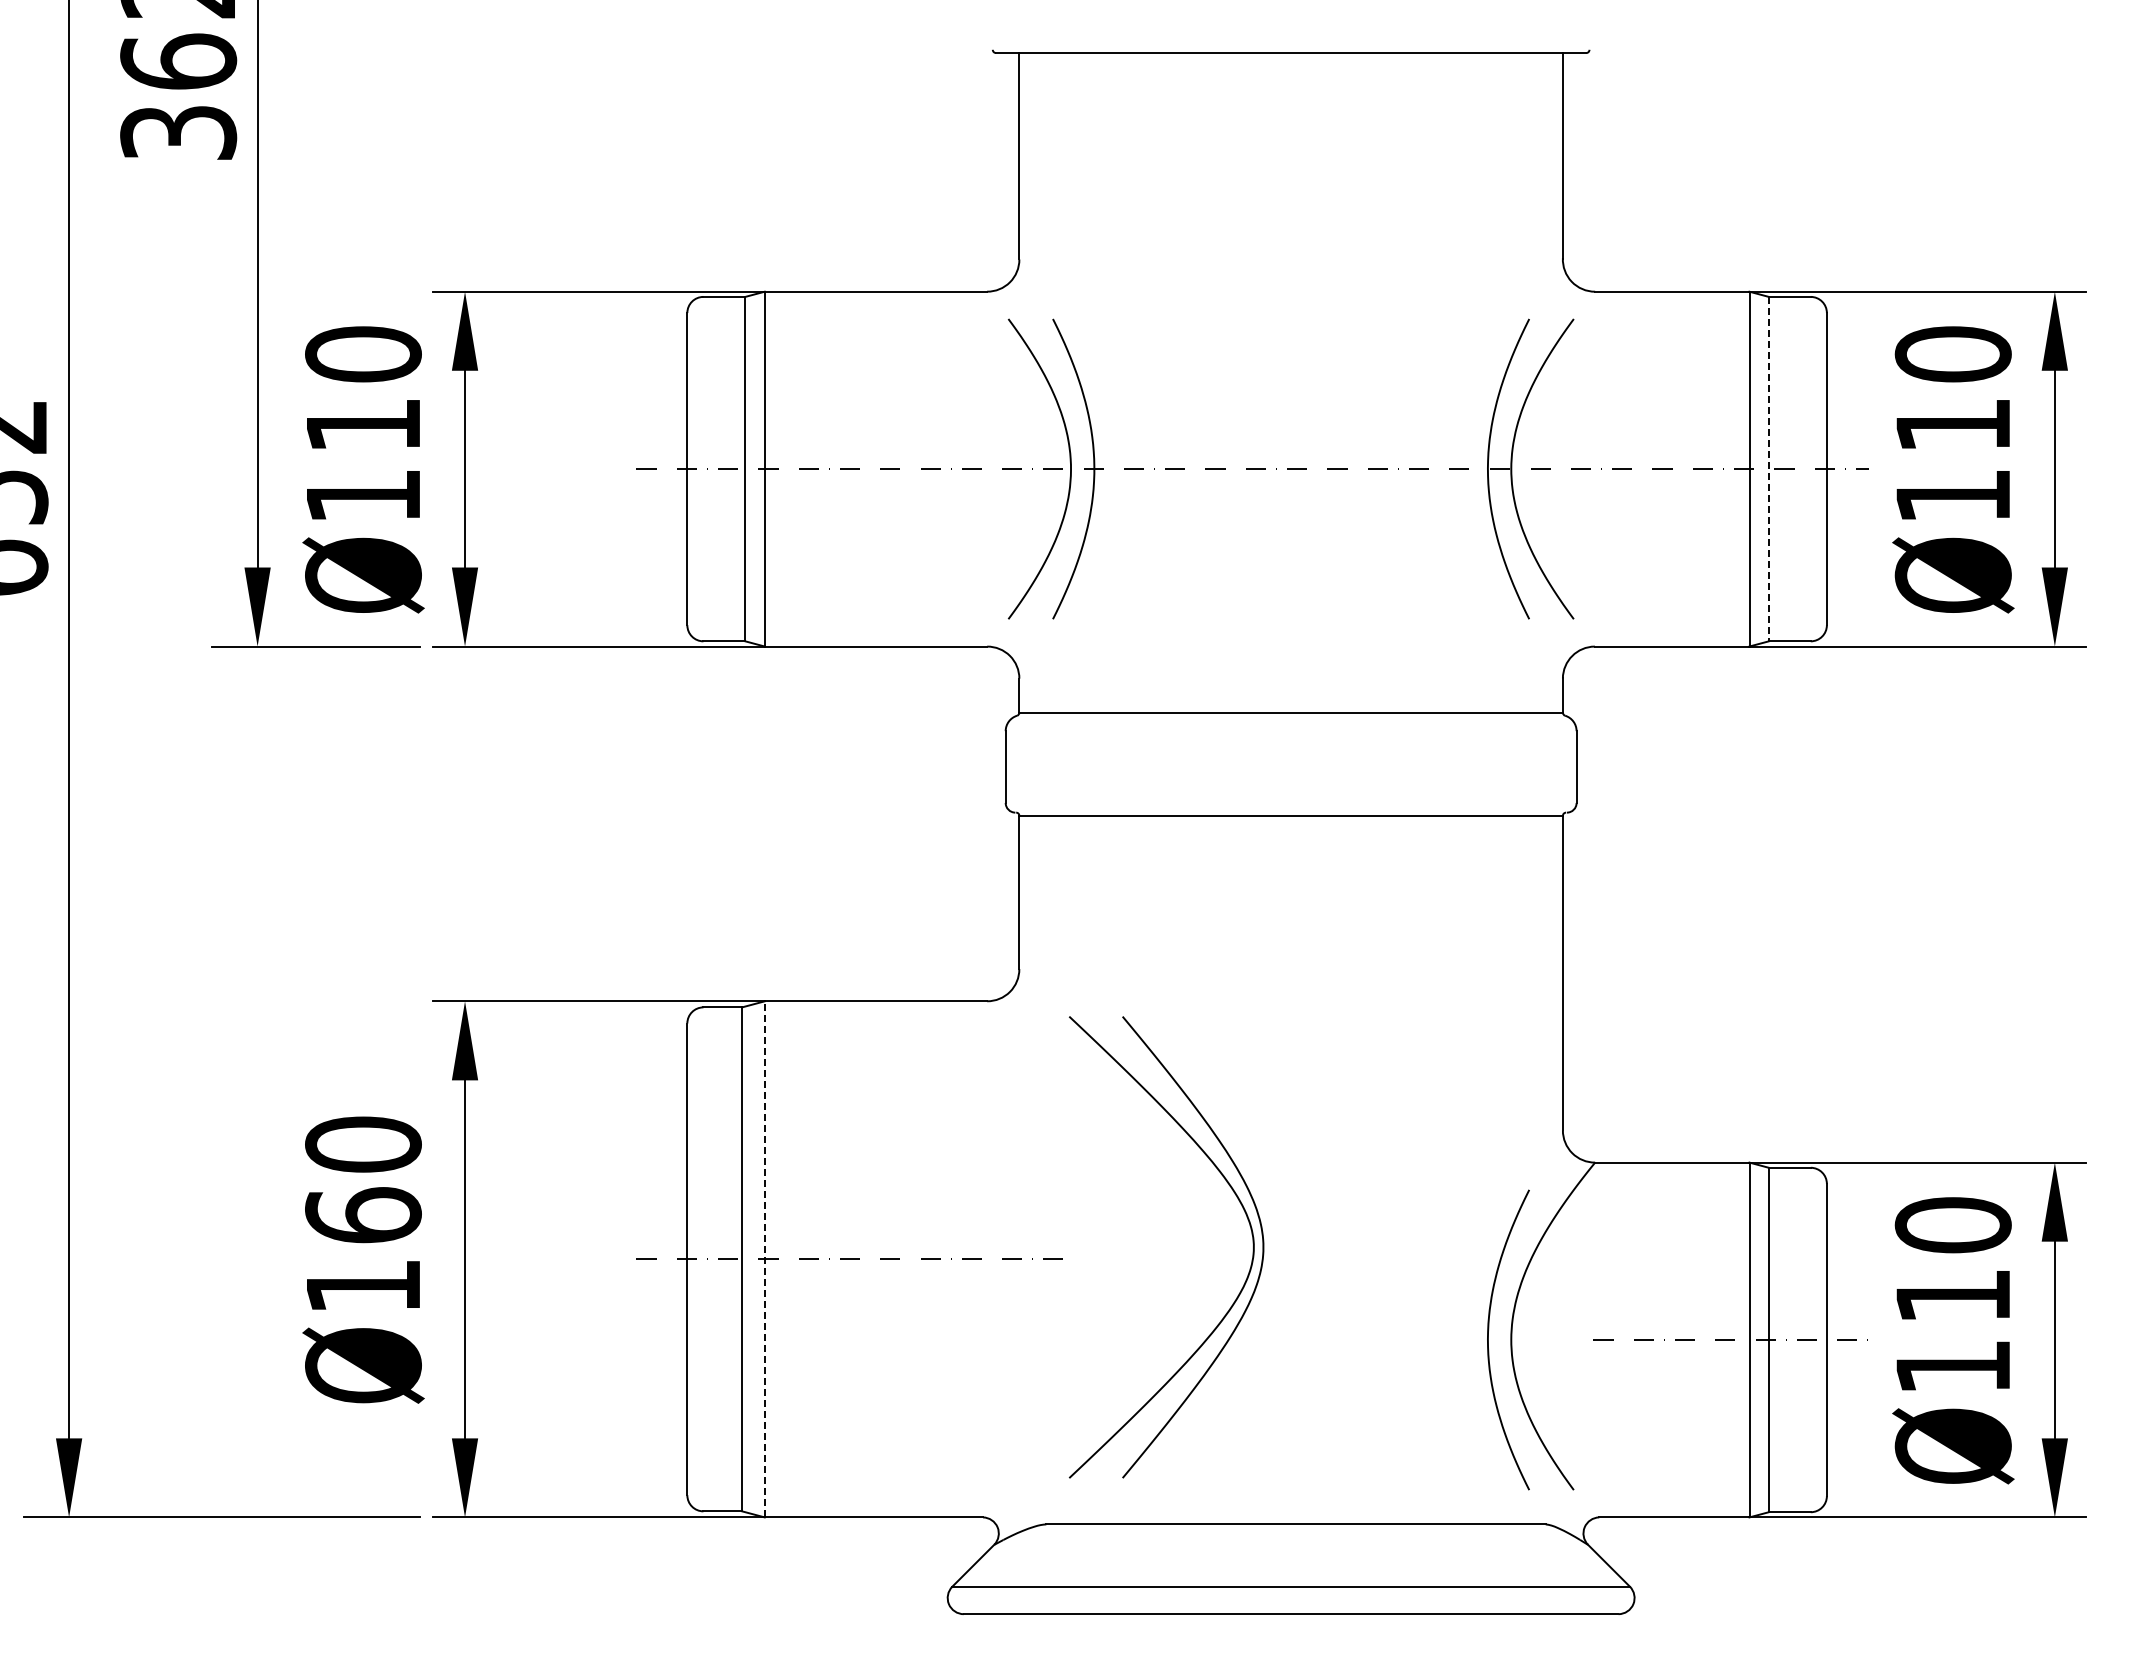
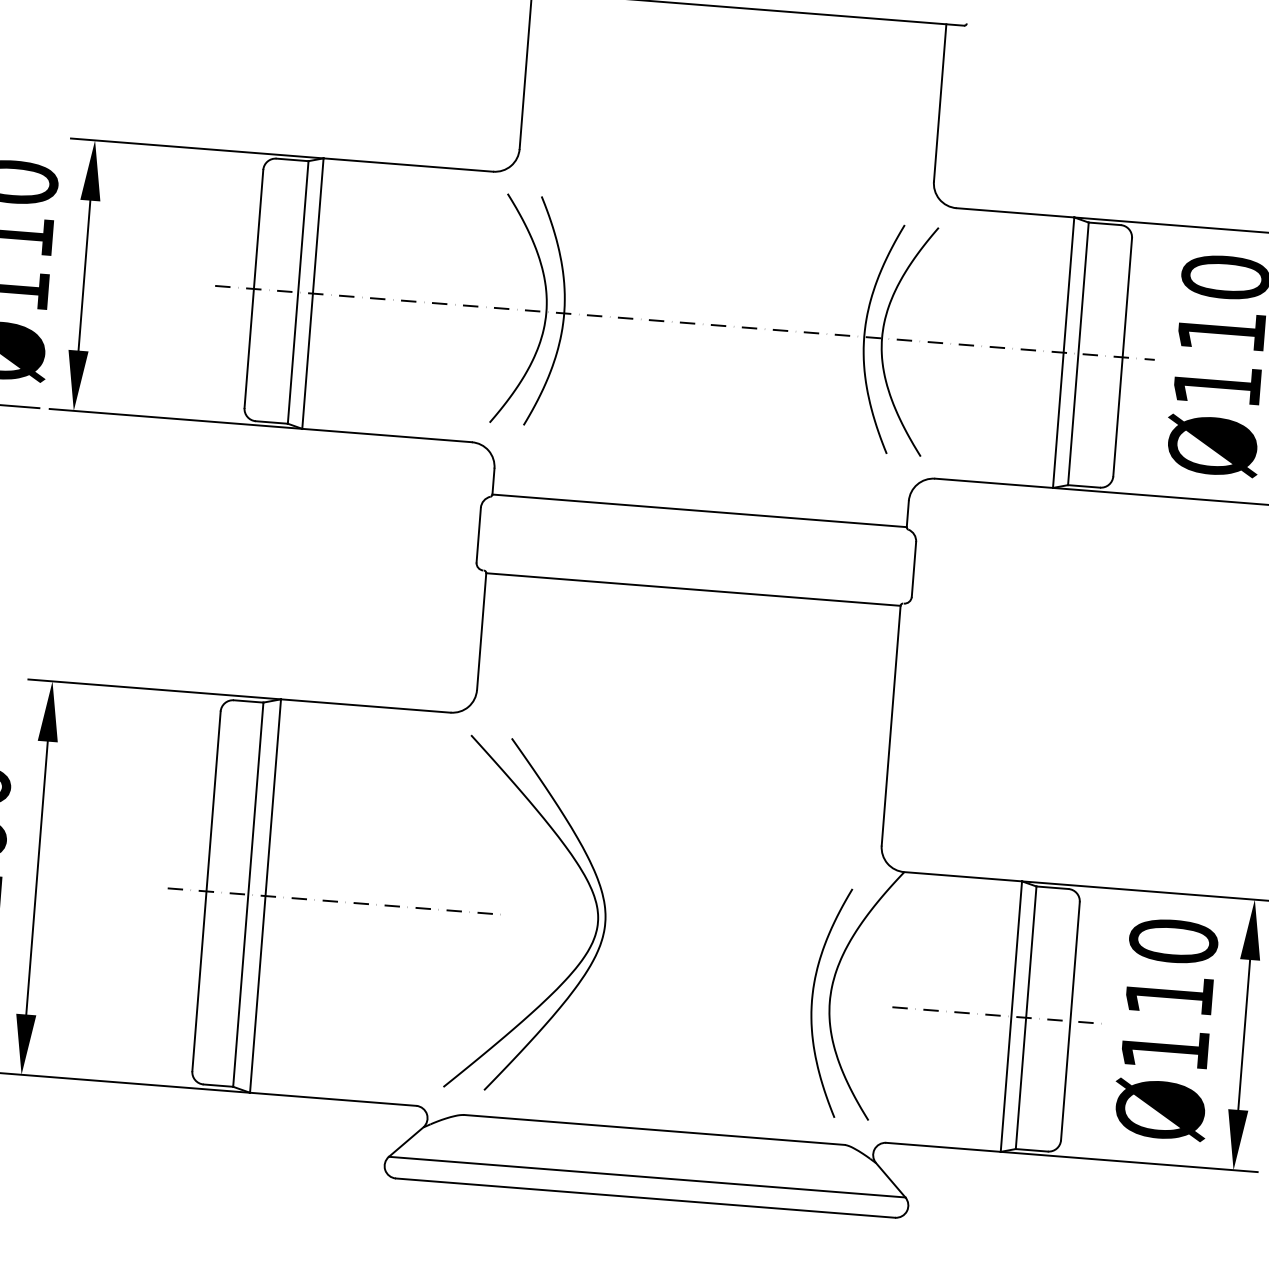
line: (1768, 469) -> (1078, 354), dashed -> solid
line: (764, 1258) -> (265, 895), dashed -> solid
part: (1245, 1279) -> (589, 946), moved

